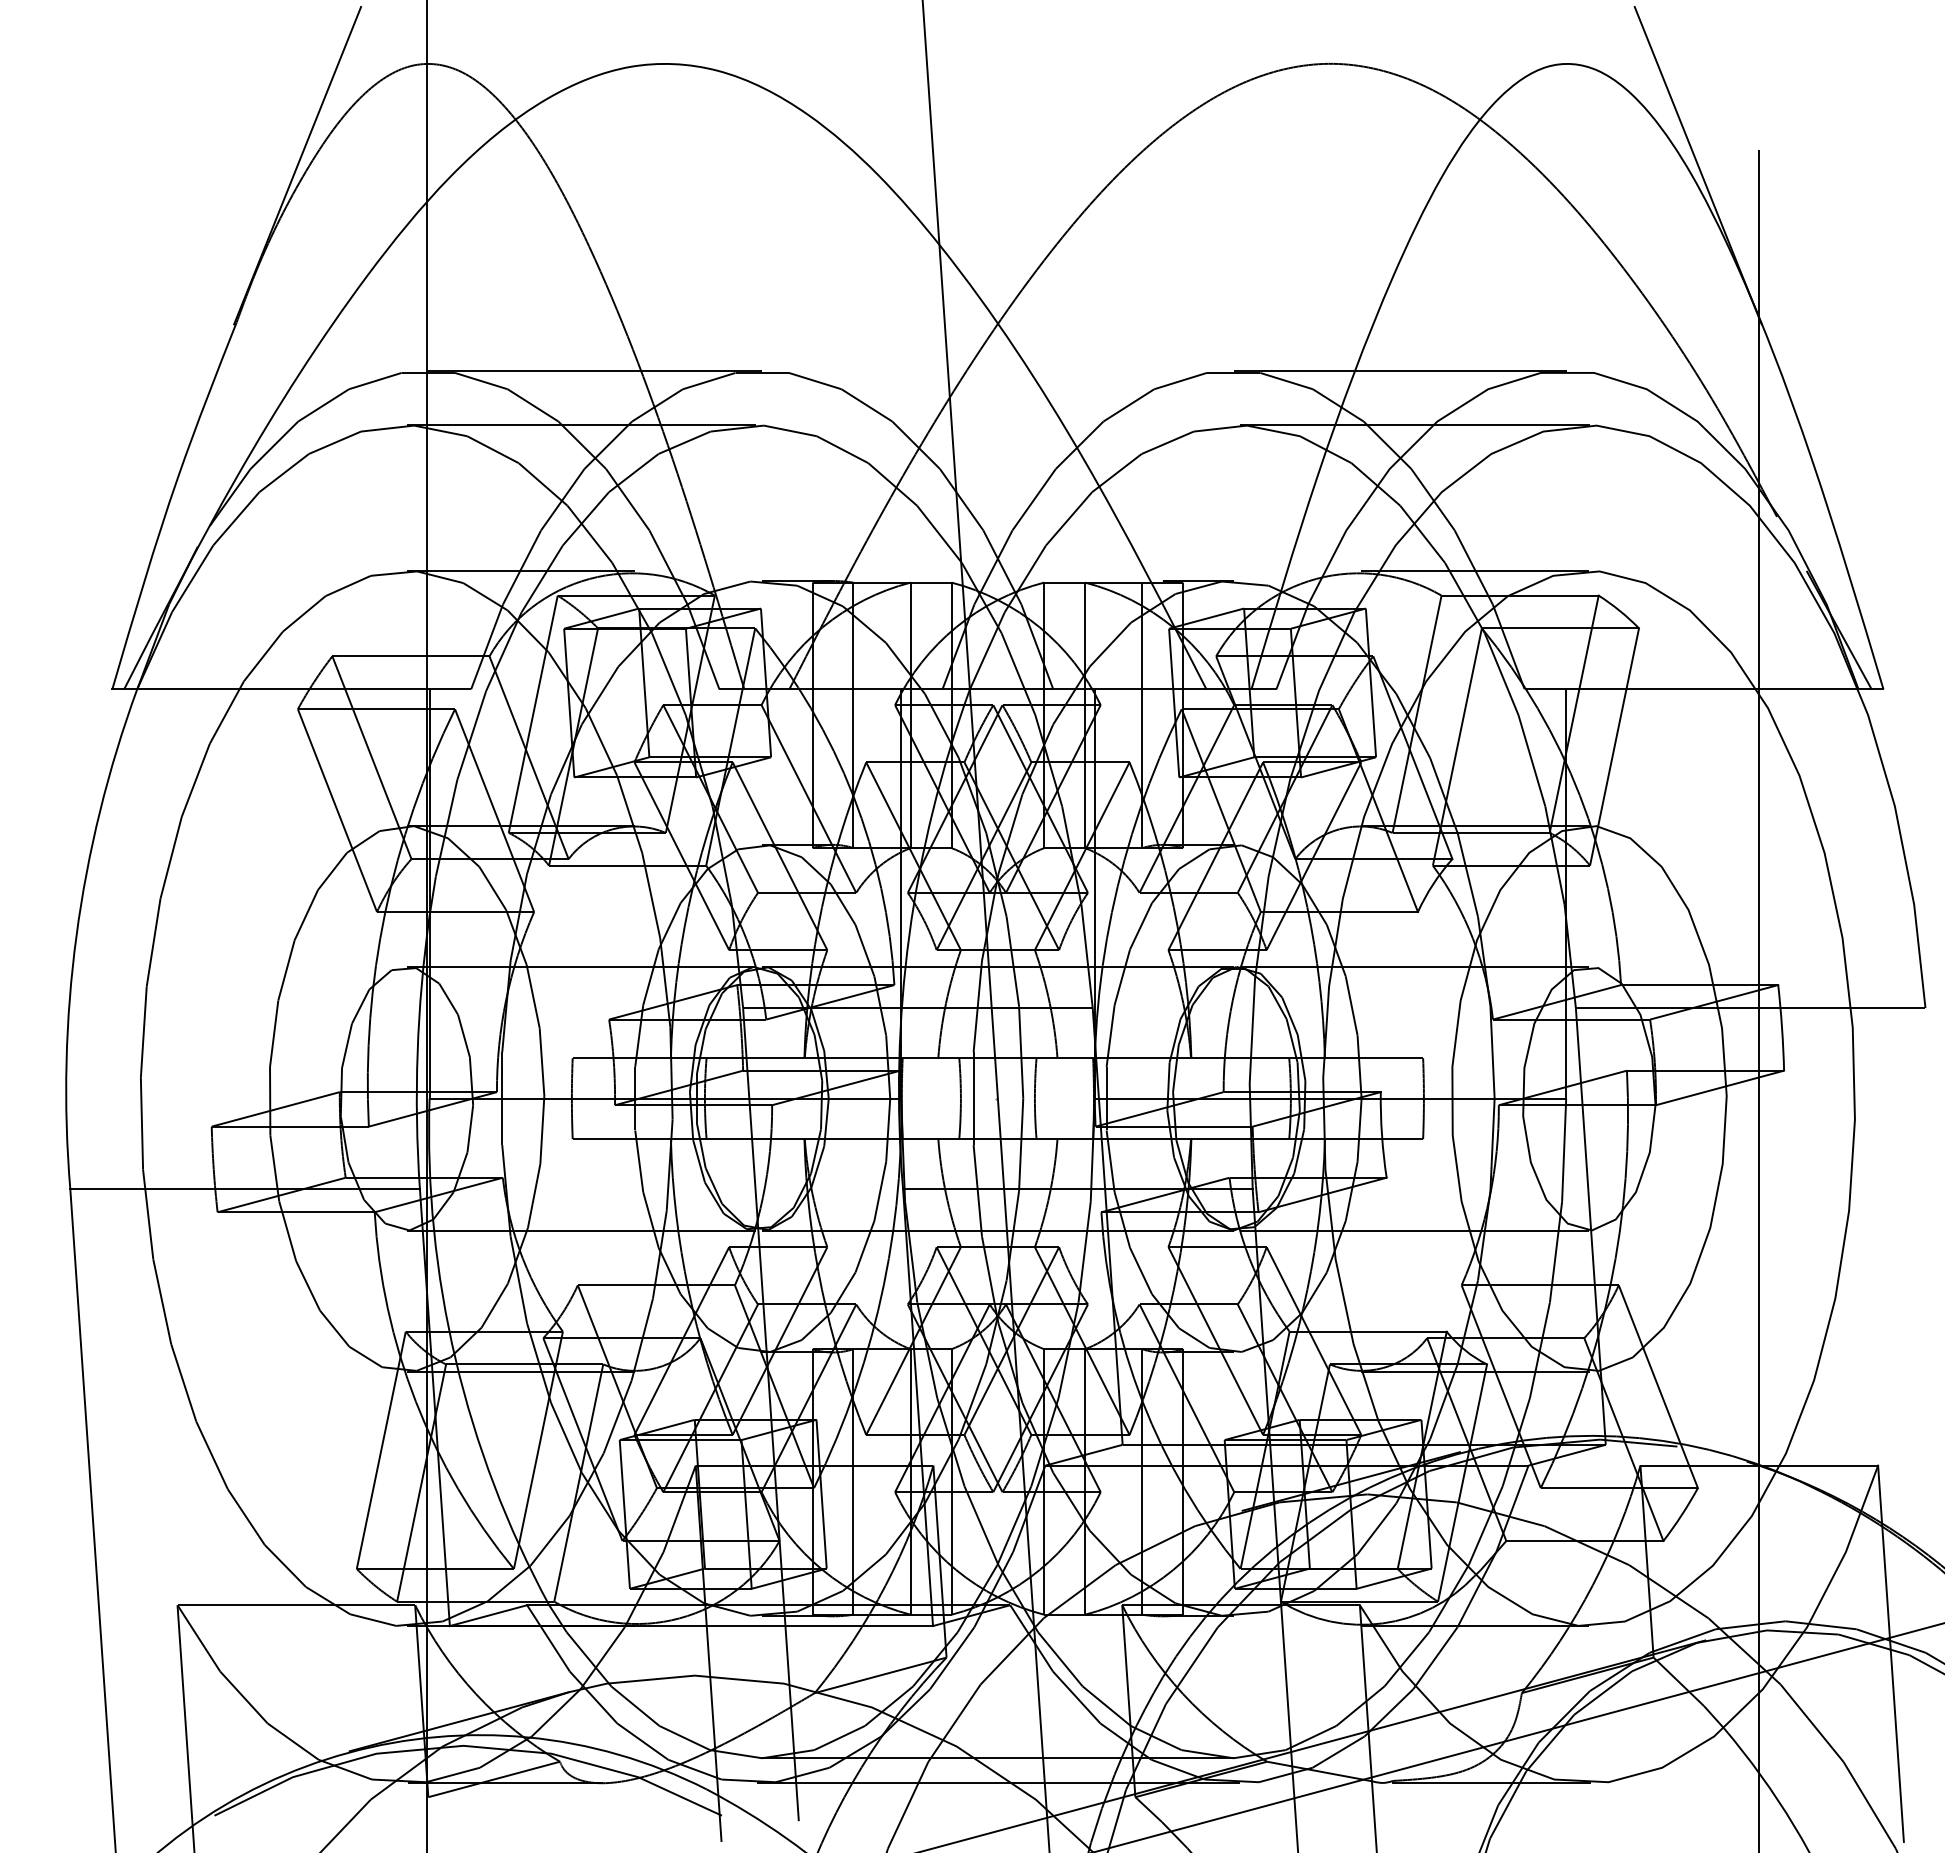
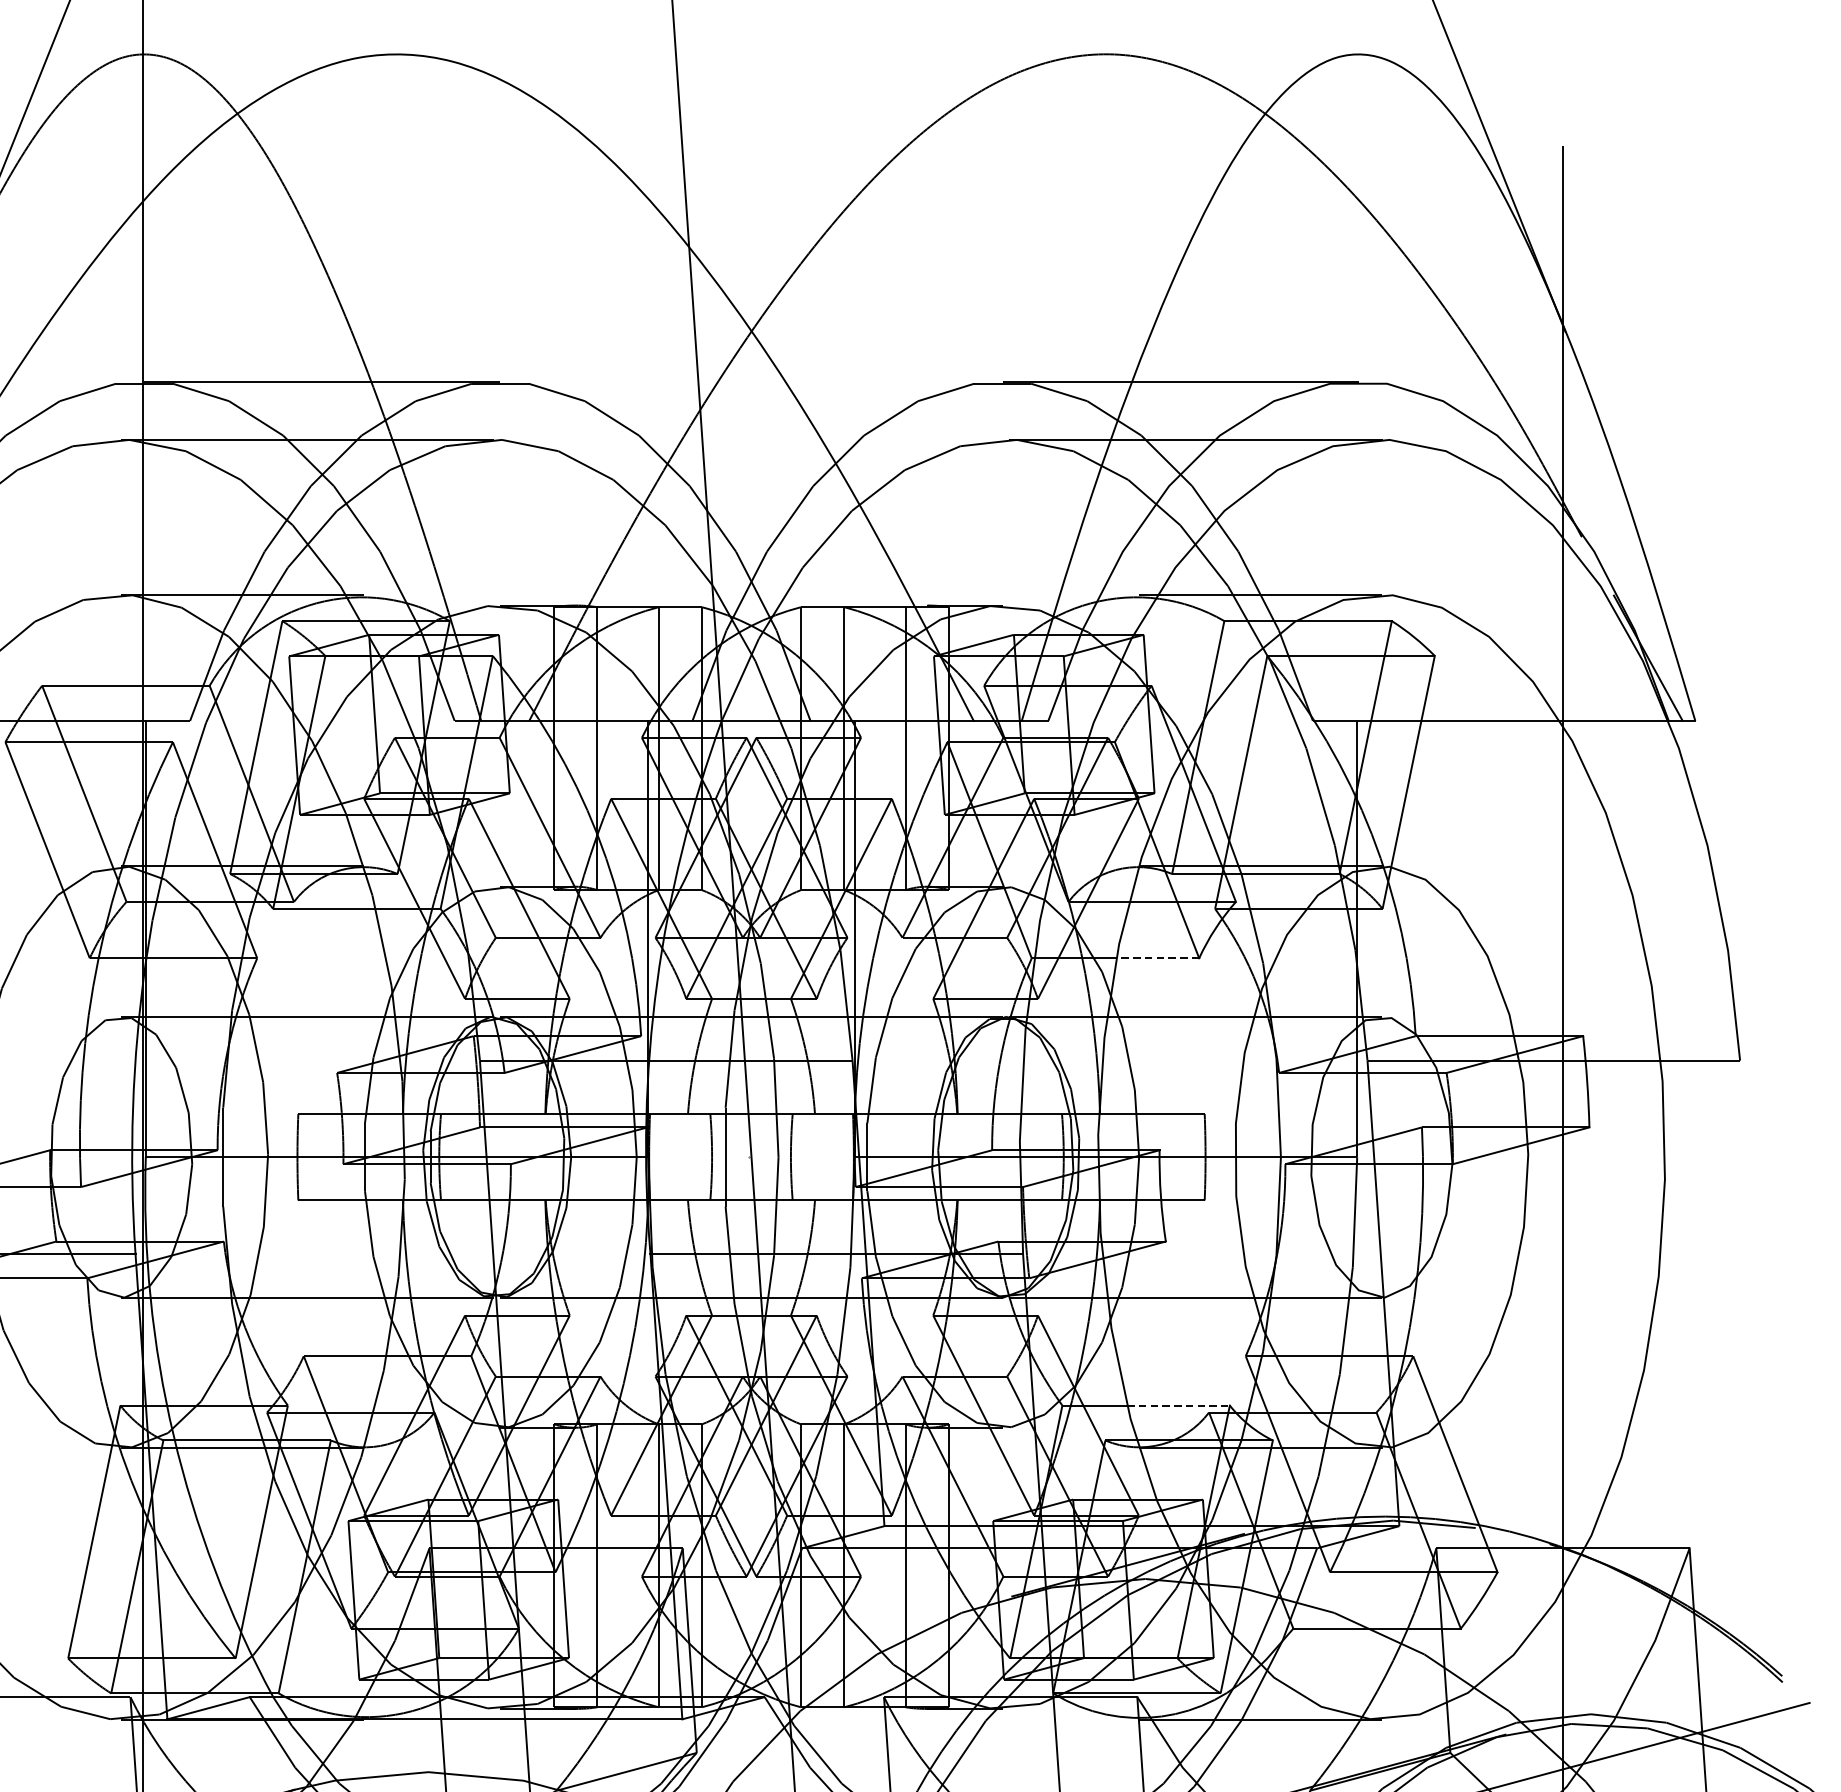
line: (1379, 912) -> (1158, 958), solid -> dashed
line: (1399, 1331) -> (1179, 1405), solid -> dashed

